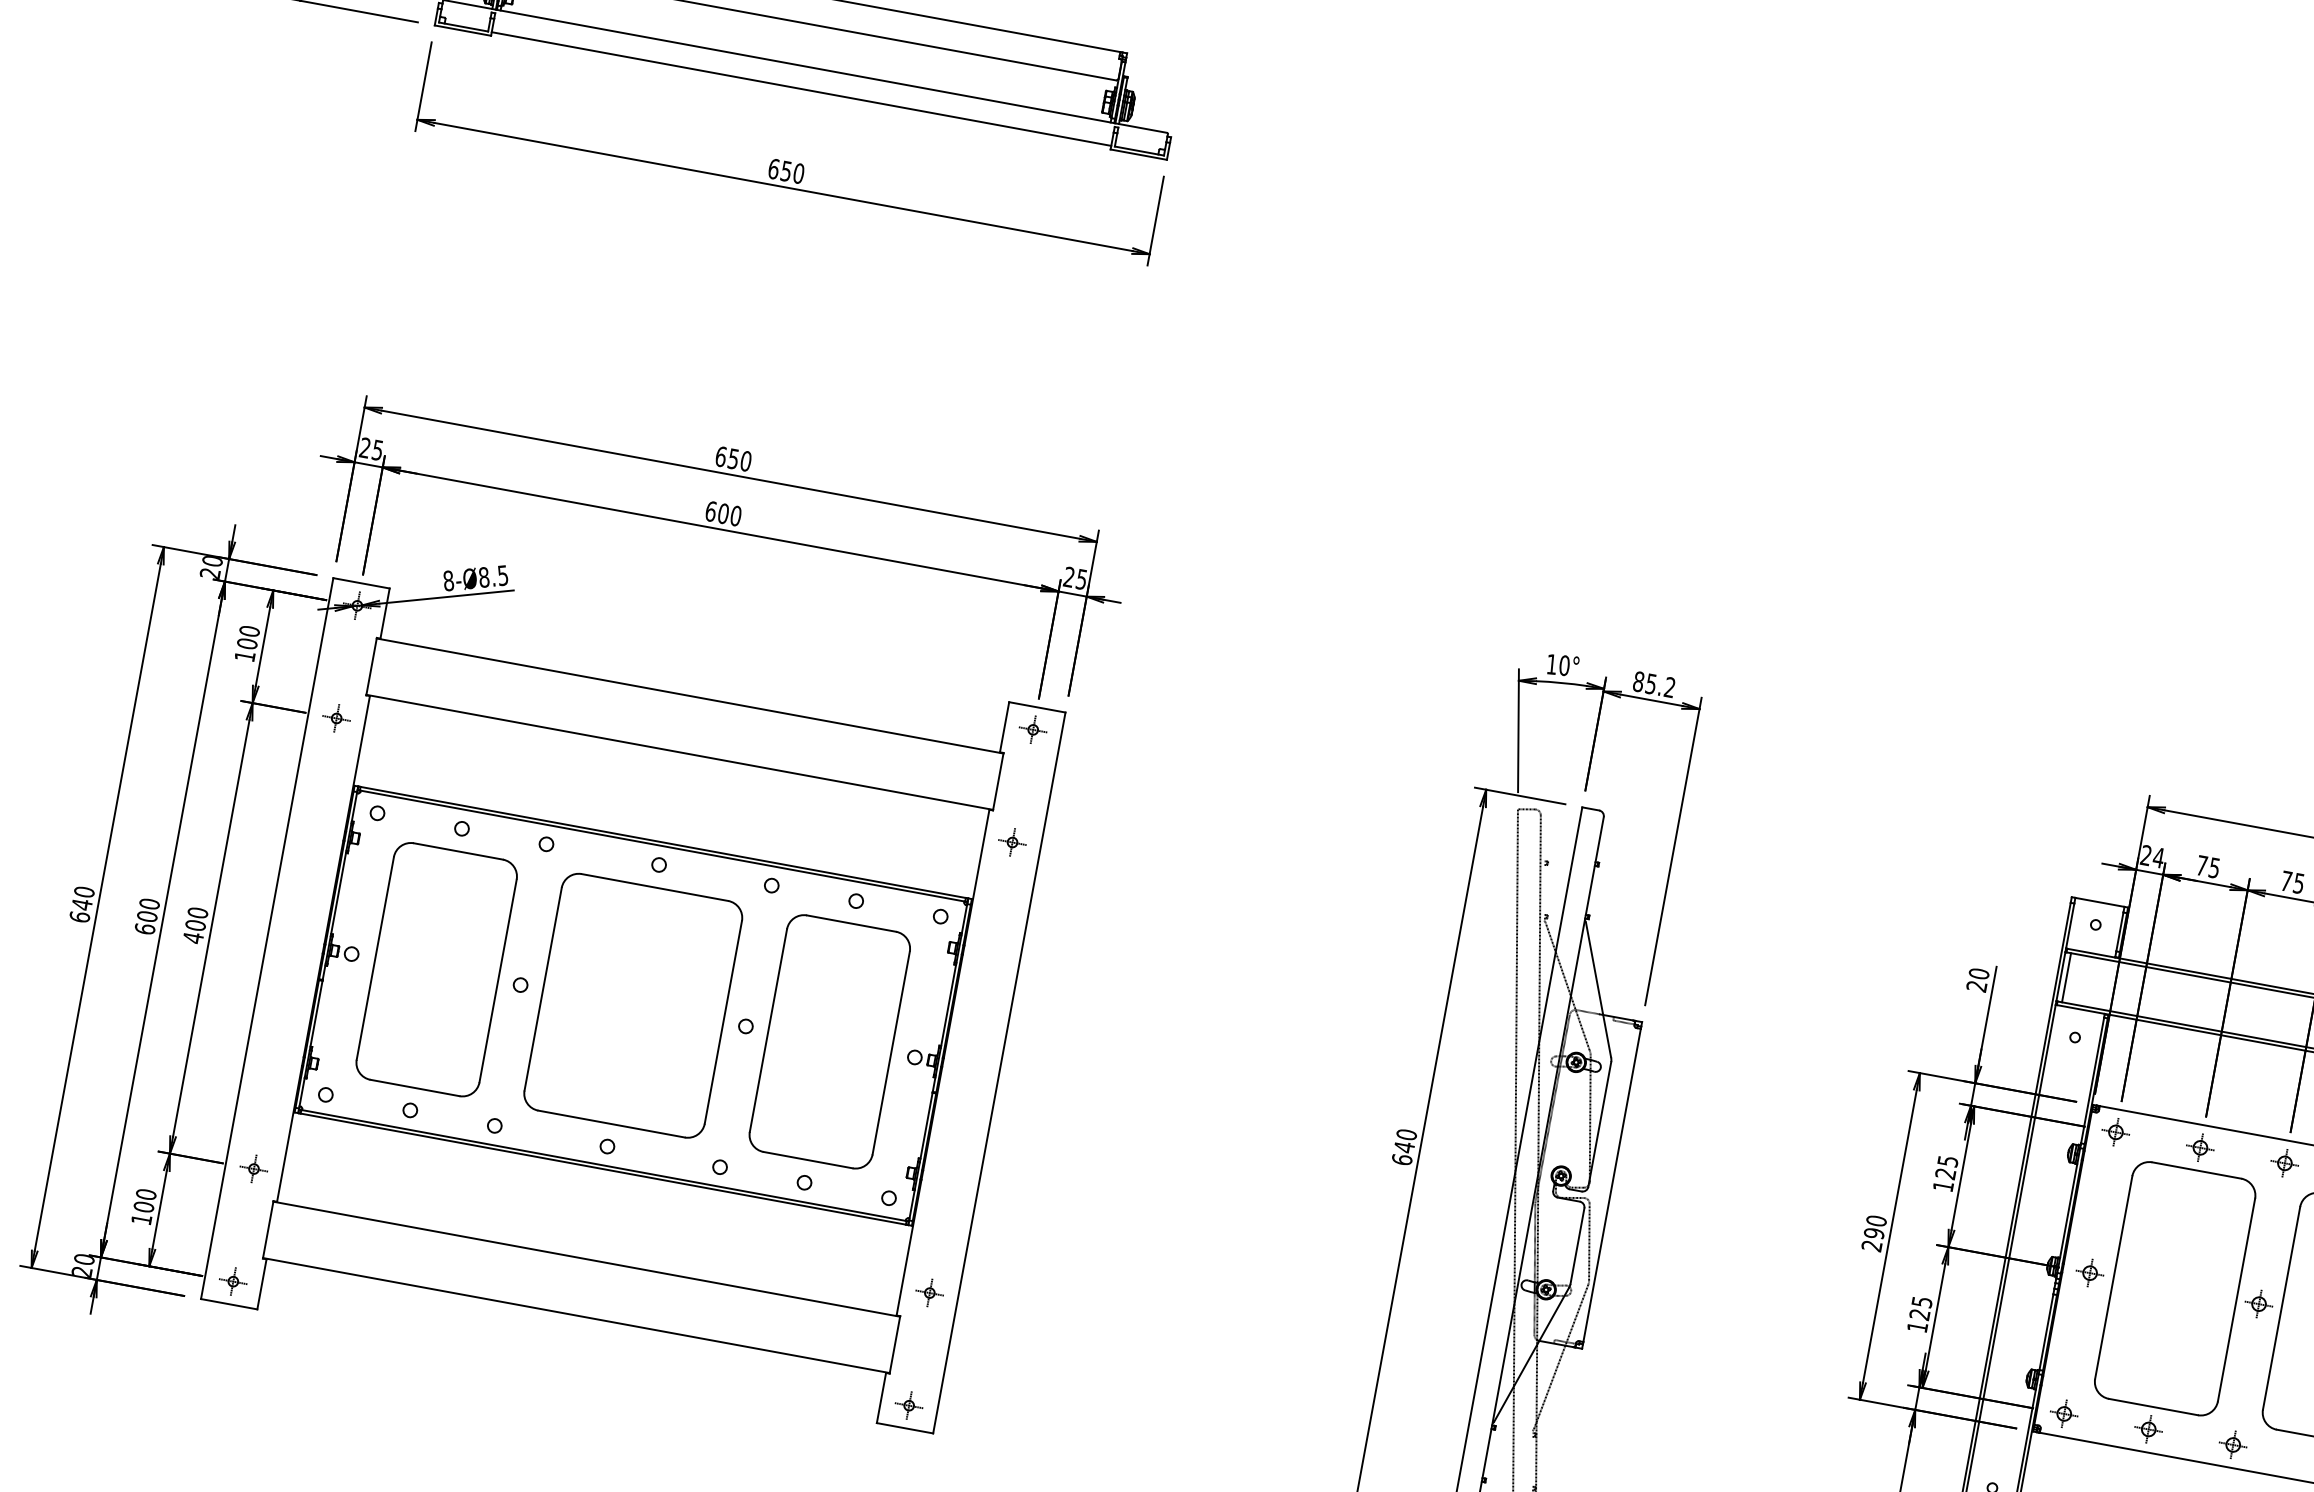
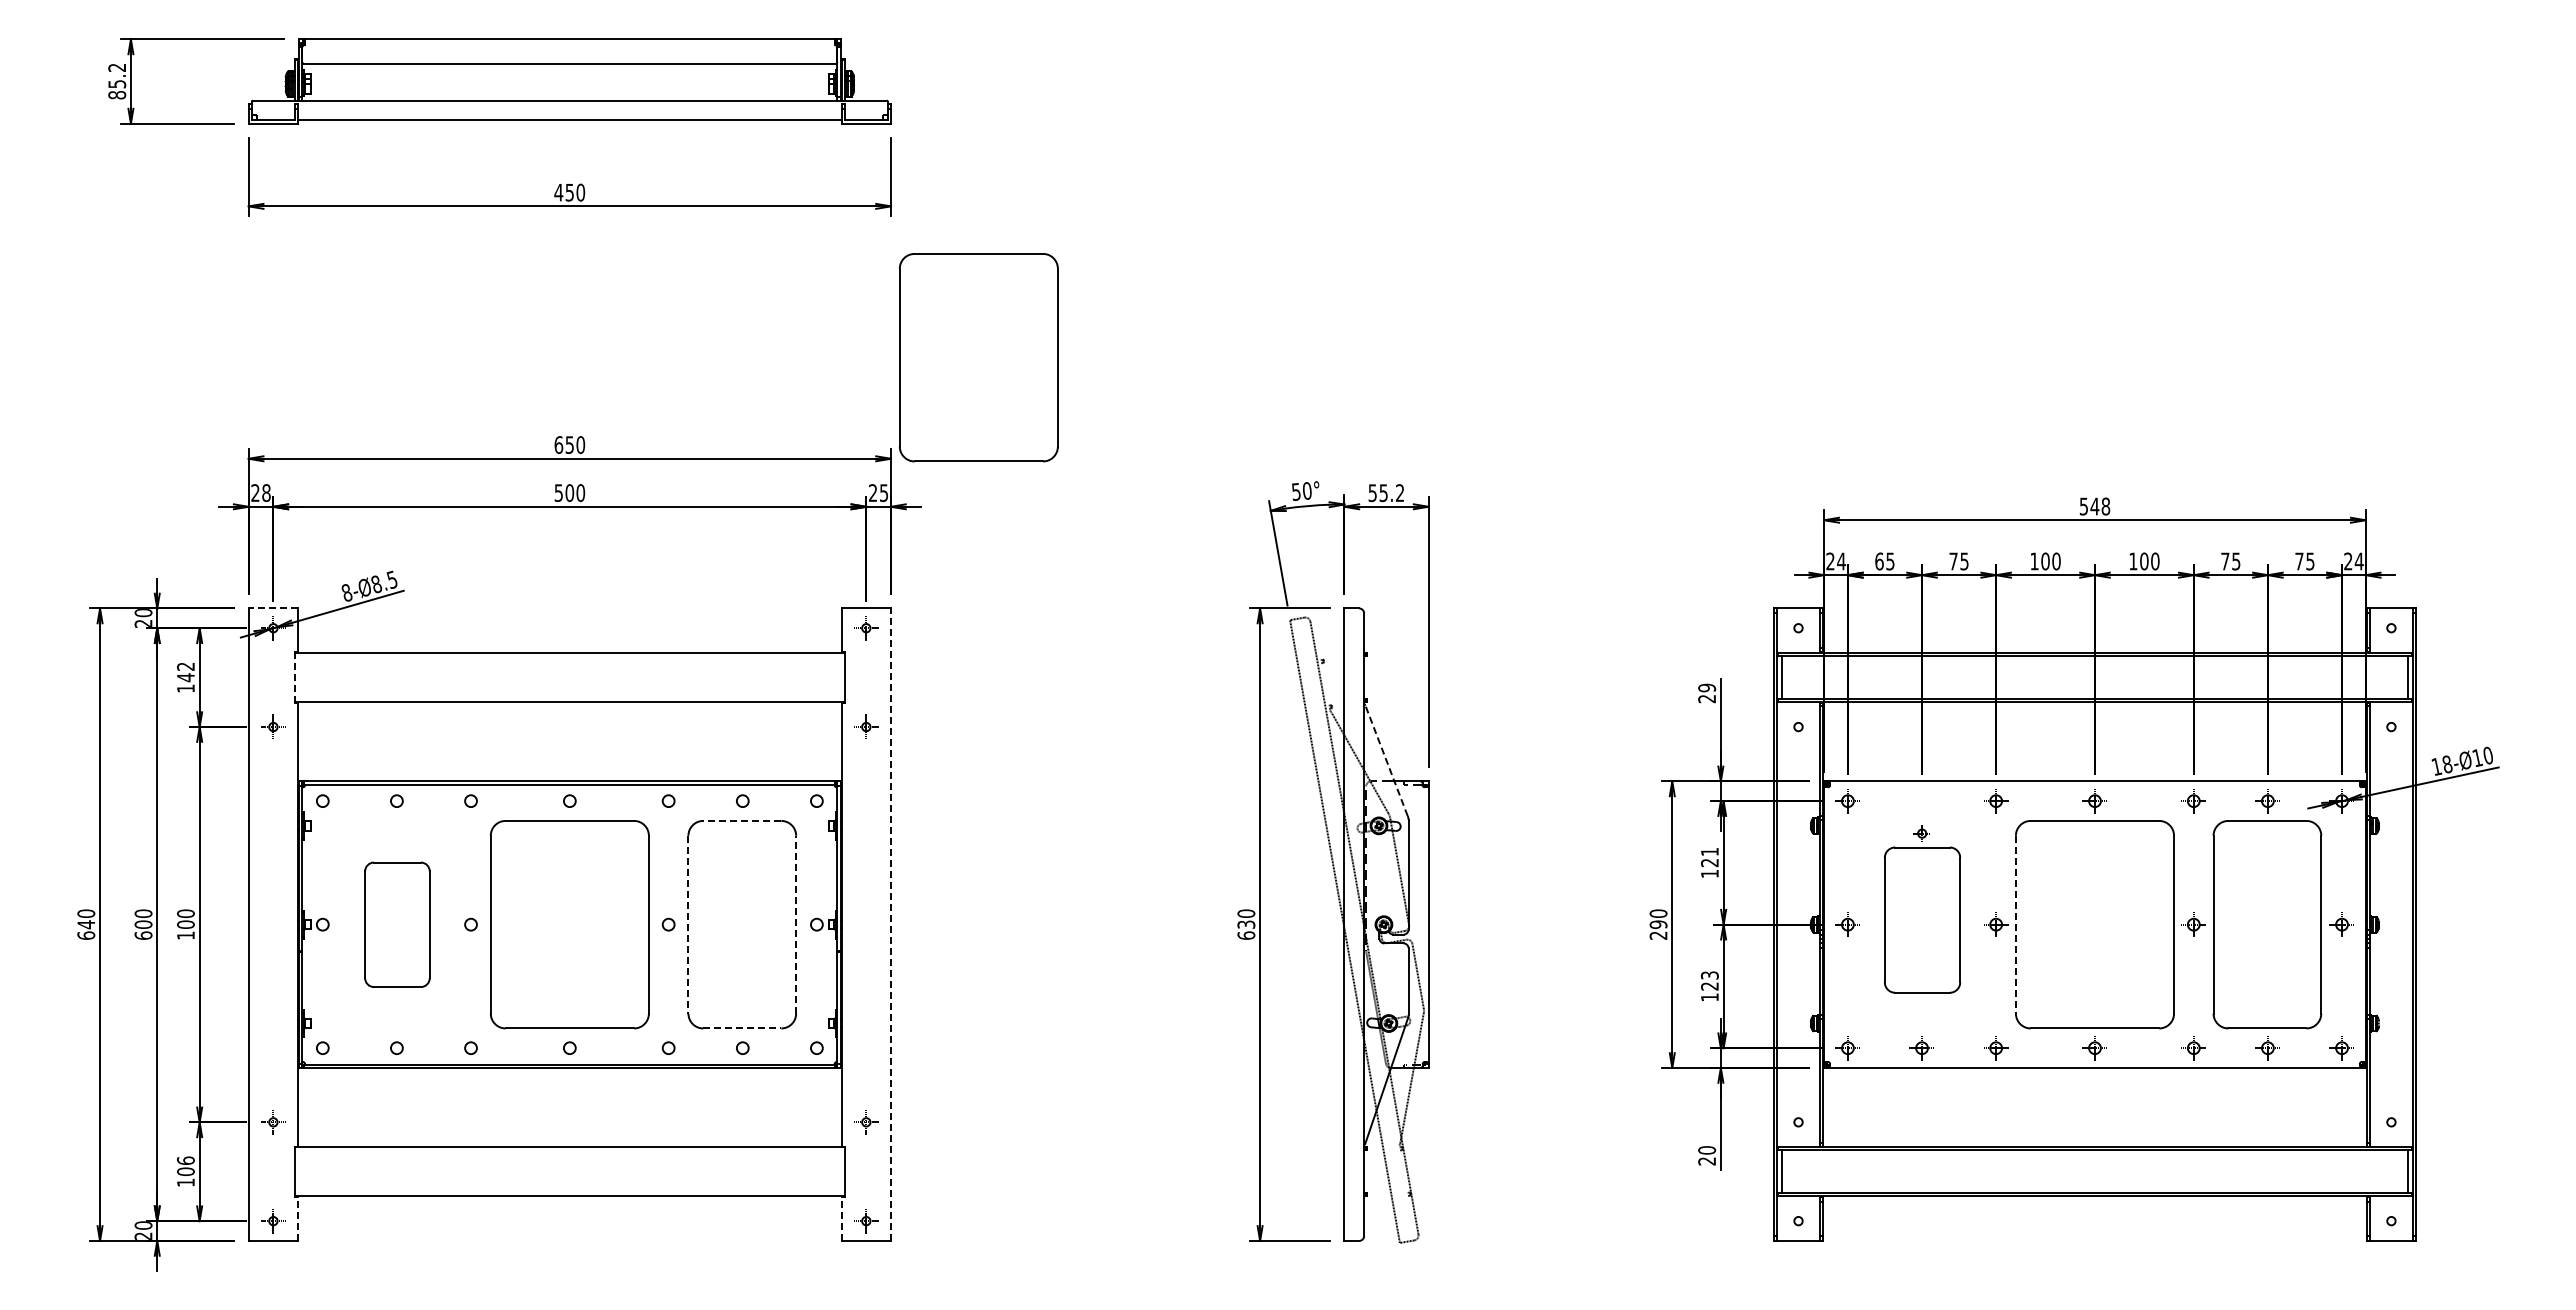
text: (773, 168) -> (558, 192), 650 -> 450
part: (1217, 444) -> (978, 357), added
text: (377, 449) -> (266, 492), 25 -> 28
text: (710, 511) -> (558, 493), 600 -> 500
line: (361, 583) -> (273, 608), solid -> dashed
text: (247, 637) -> (185, 672), 100 -> 142
text: (1552, 664) -> (1296, 491), 10° -> 50°
line: (371, 666) -> (294, 677), solid -> dashed
text: (1638, 682) -> (1372, 493), 85.2 -> 55.2
text: (2202, 865) -> (1879, 561), 75 -> 65
line: (850, 922) -> (741, 820), solid -> dashed
text: (192, 937) -> (185, 935), 400 -> 100
part: (436, 969) -> (397, 924), size x0.6
text: (1979, 973) -> (1707, 687), 20 -> 29
line: (1598, 989) -> (1386, 760), solid -> dashed
line: (768, 1030) -> (688, 924), solid -> dashed
line: (891, 1052) -> (796, 924), solid -> dashed
line: (999, 1072) -> (891, 924), solid -> dashed
text: (1404, 1147) -> (1246, 924), 640 -> 630
line: (808, 1160) -> (742, 1028), solid -> dashed
text: (1947, 1161) -> (1709, 852), 125 -> 121
text: (145, 1194) -> (185, 1160), 100 -> 106
part: (2178, 1271) -> (1922, 909), size x0.7
line: (262, 1283) -> (298, 1218), solid -> dashed
text: (1920, 1301) -> (1708, 975), 125 -> 123
line: (2281, 1308) -> (2015, 924), solid -> dashed
line: (881, 1397) -> (841, 1218), solid -> dashed

